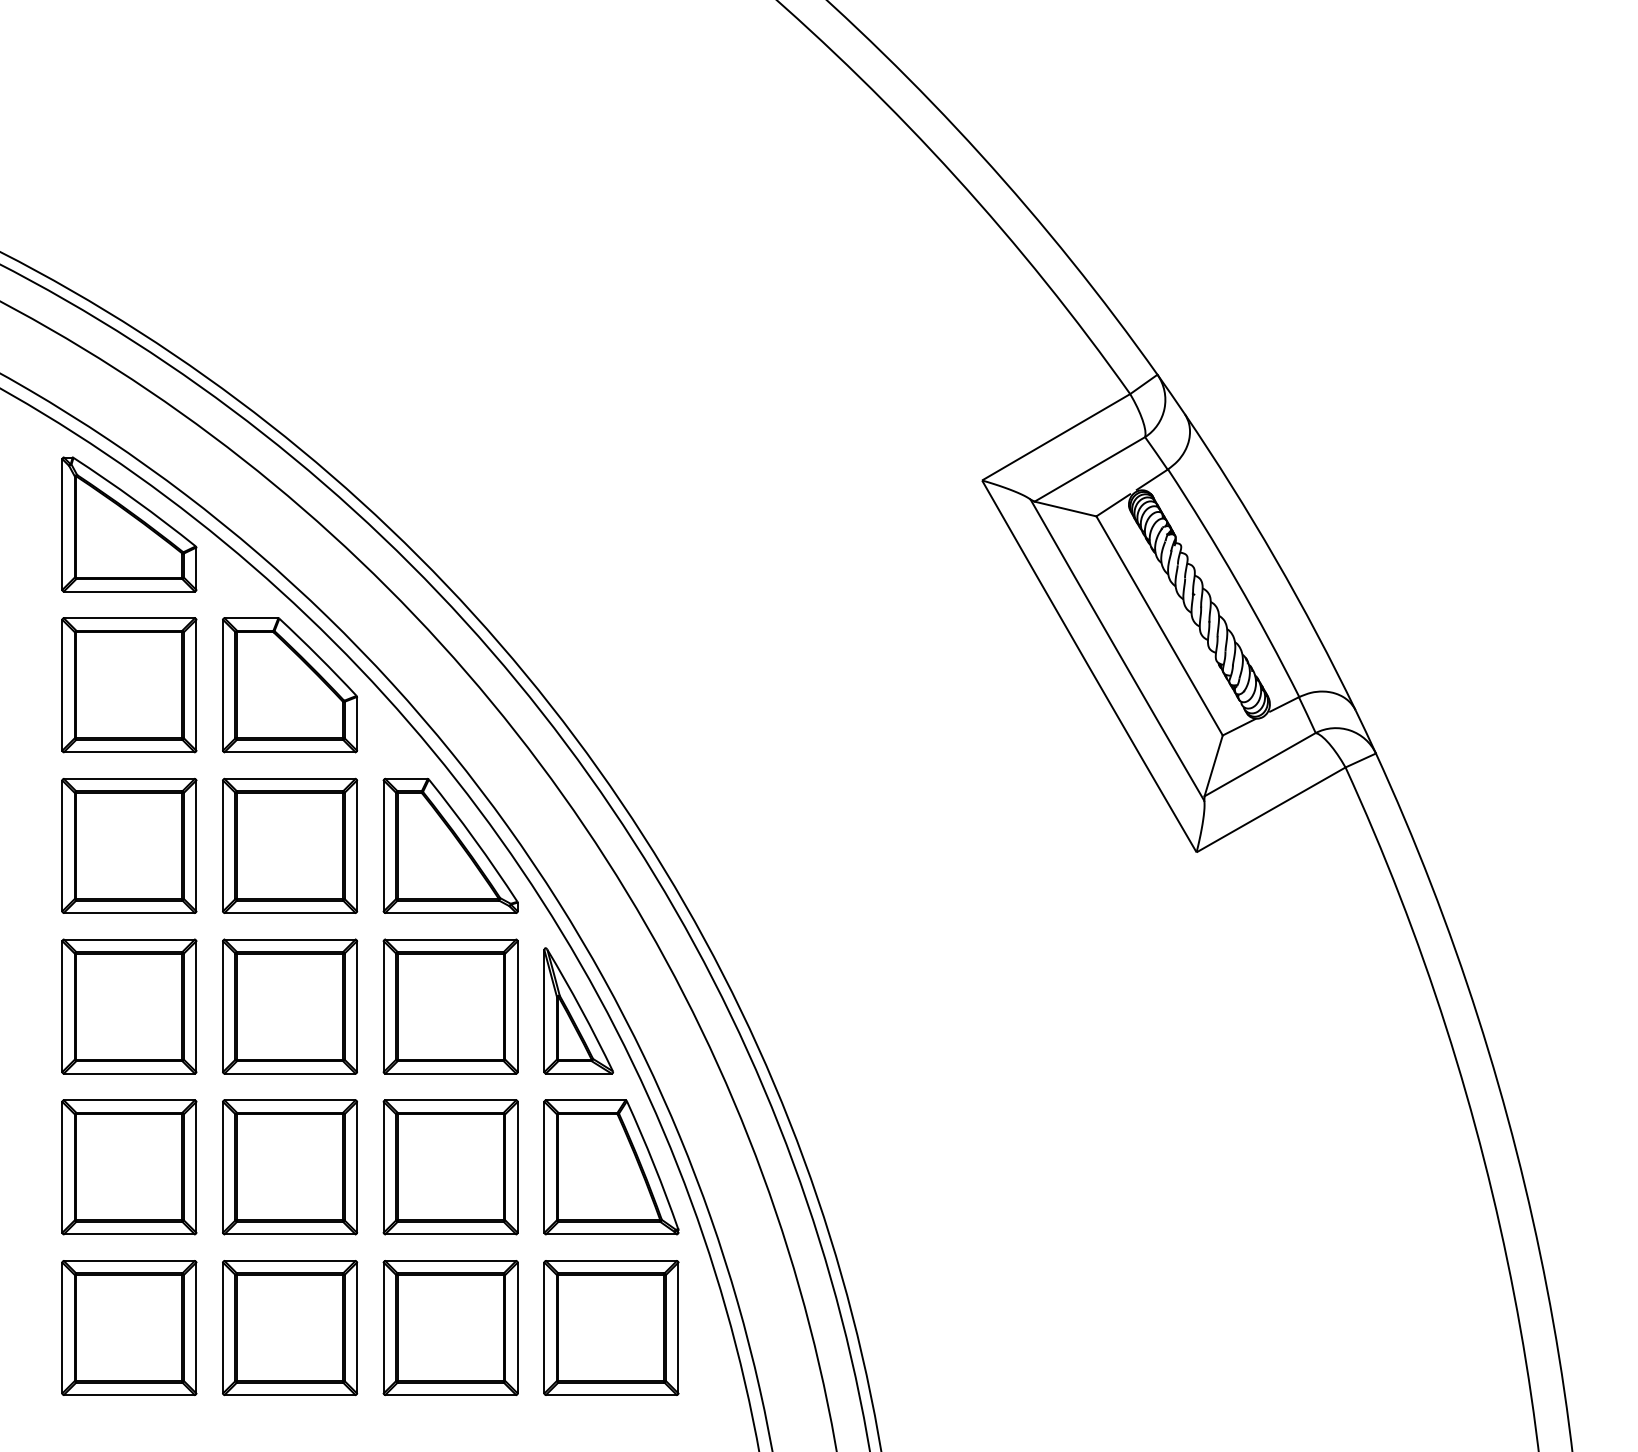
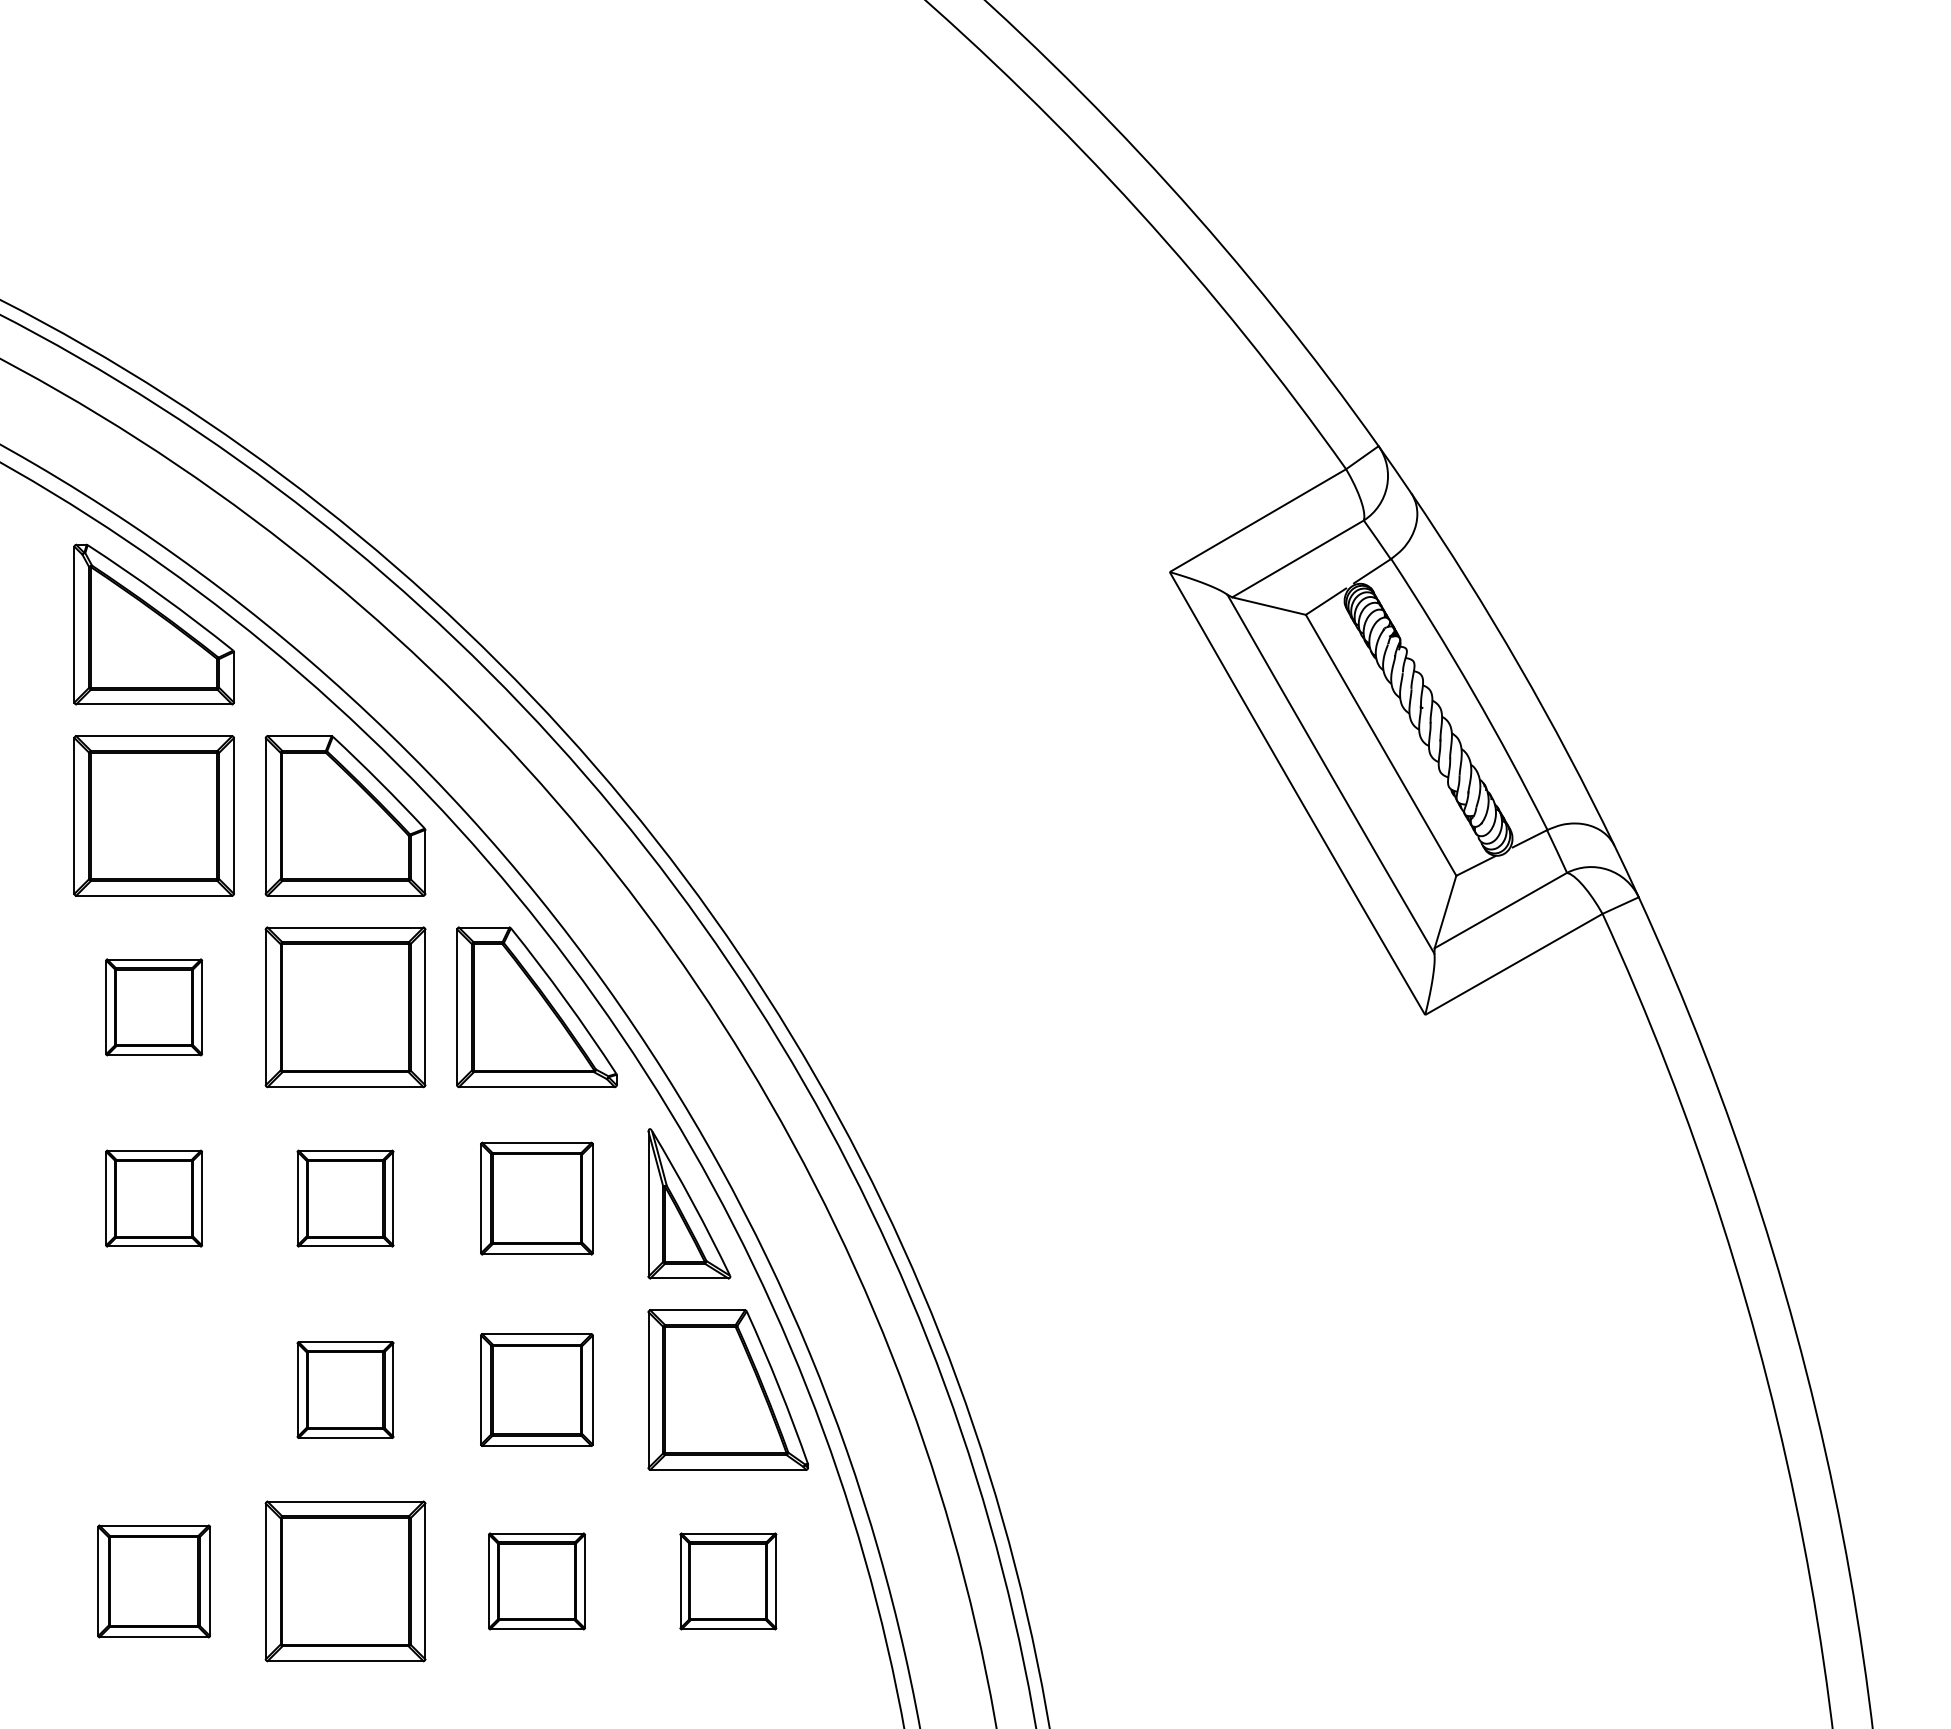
part: (128, 846) -> (153, 1007), size x0.6
part: (128, 1006) -> (153, 1198), size x0.6
part: (289, 1006) -> (345, 1198), size x0.6
part: (450, 1006) -> (536, 1198), size x0.7
part: (128, 1166) -> (153, 1389), removed
part: (289, 1166) -> (345, 1389), size x0.6
part: (450, 1166) -> (536, 1389), size x0.7
part: (128, 1328) -> (153, 1581), size x0.7
part: (450, 1328) -> (536, 1581), size x0.6
part: (611, 1328) -> (728, 1581), size x0.6

